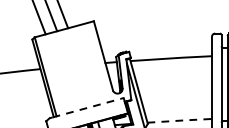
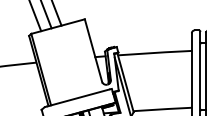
line: (86, 107) -> (78, 97), dashed -> solid
line: (181, 120) -> (164, 109), dashed -> solid

